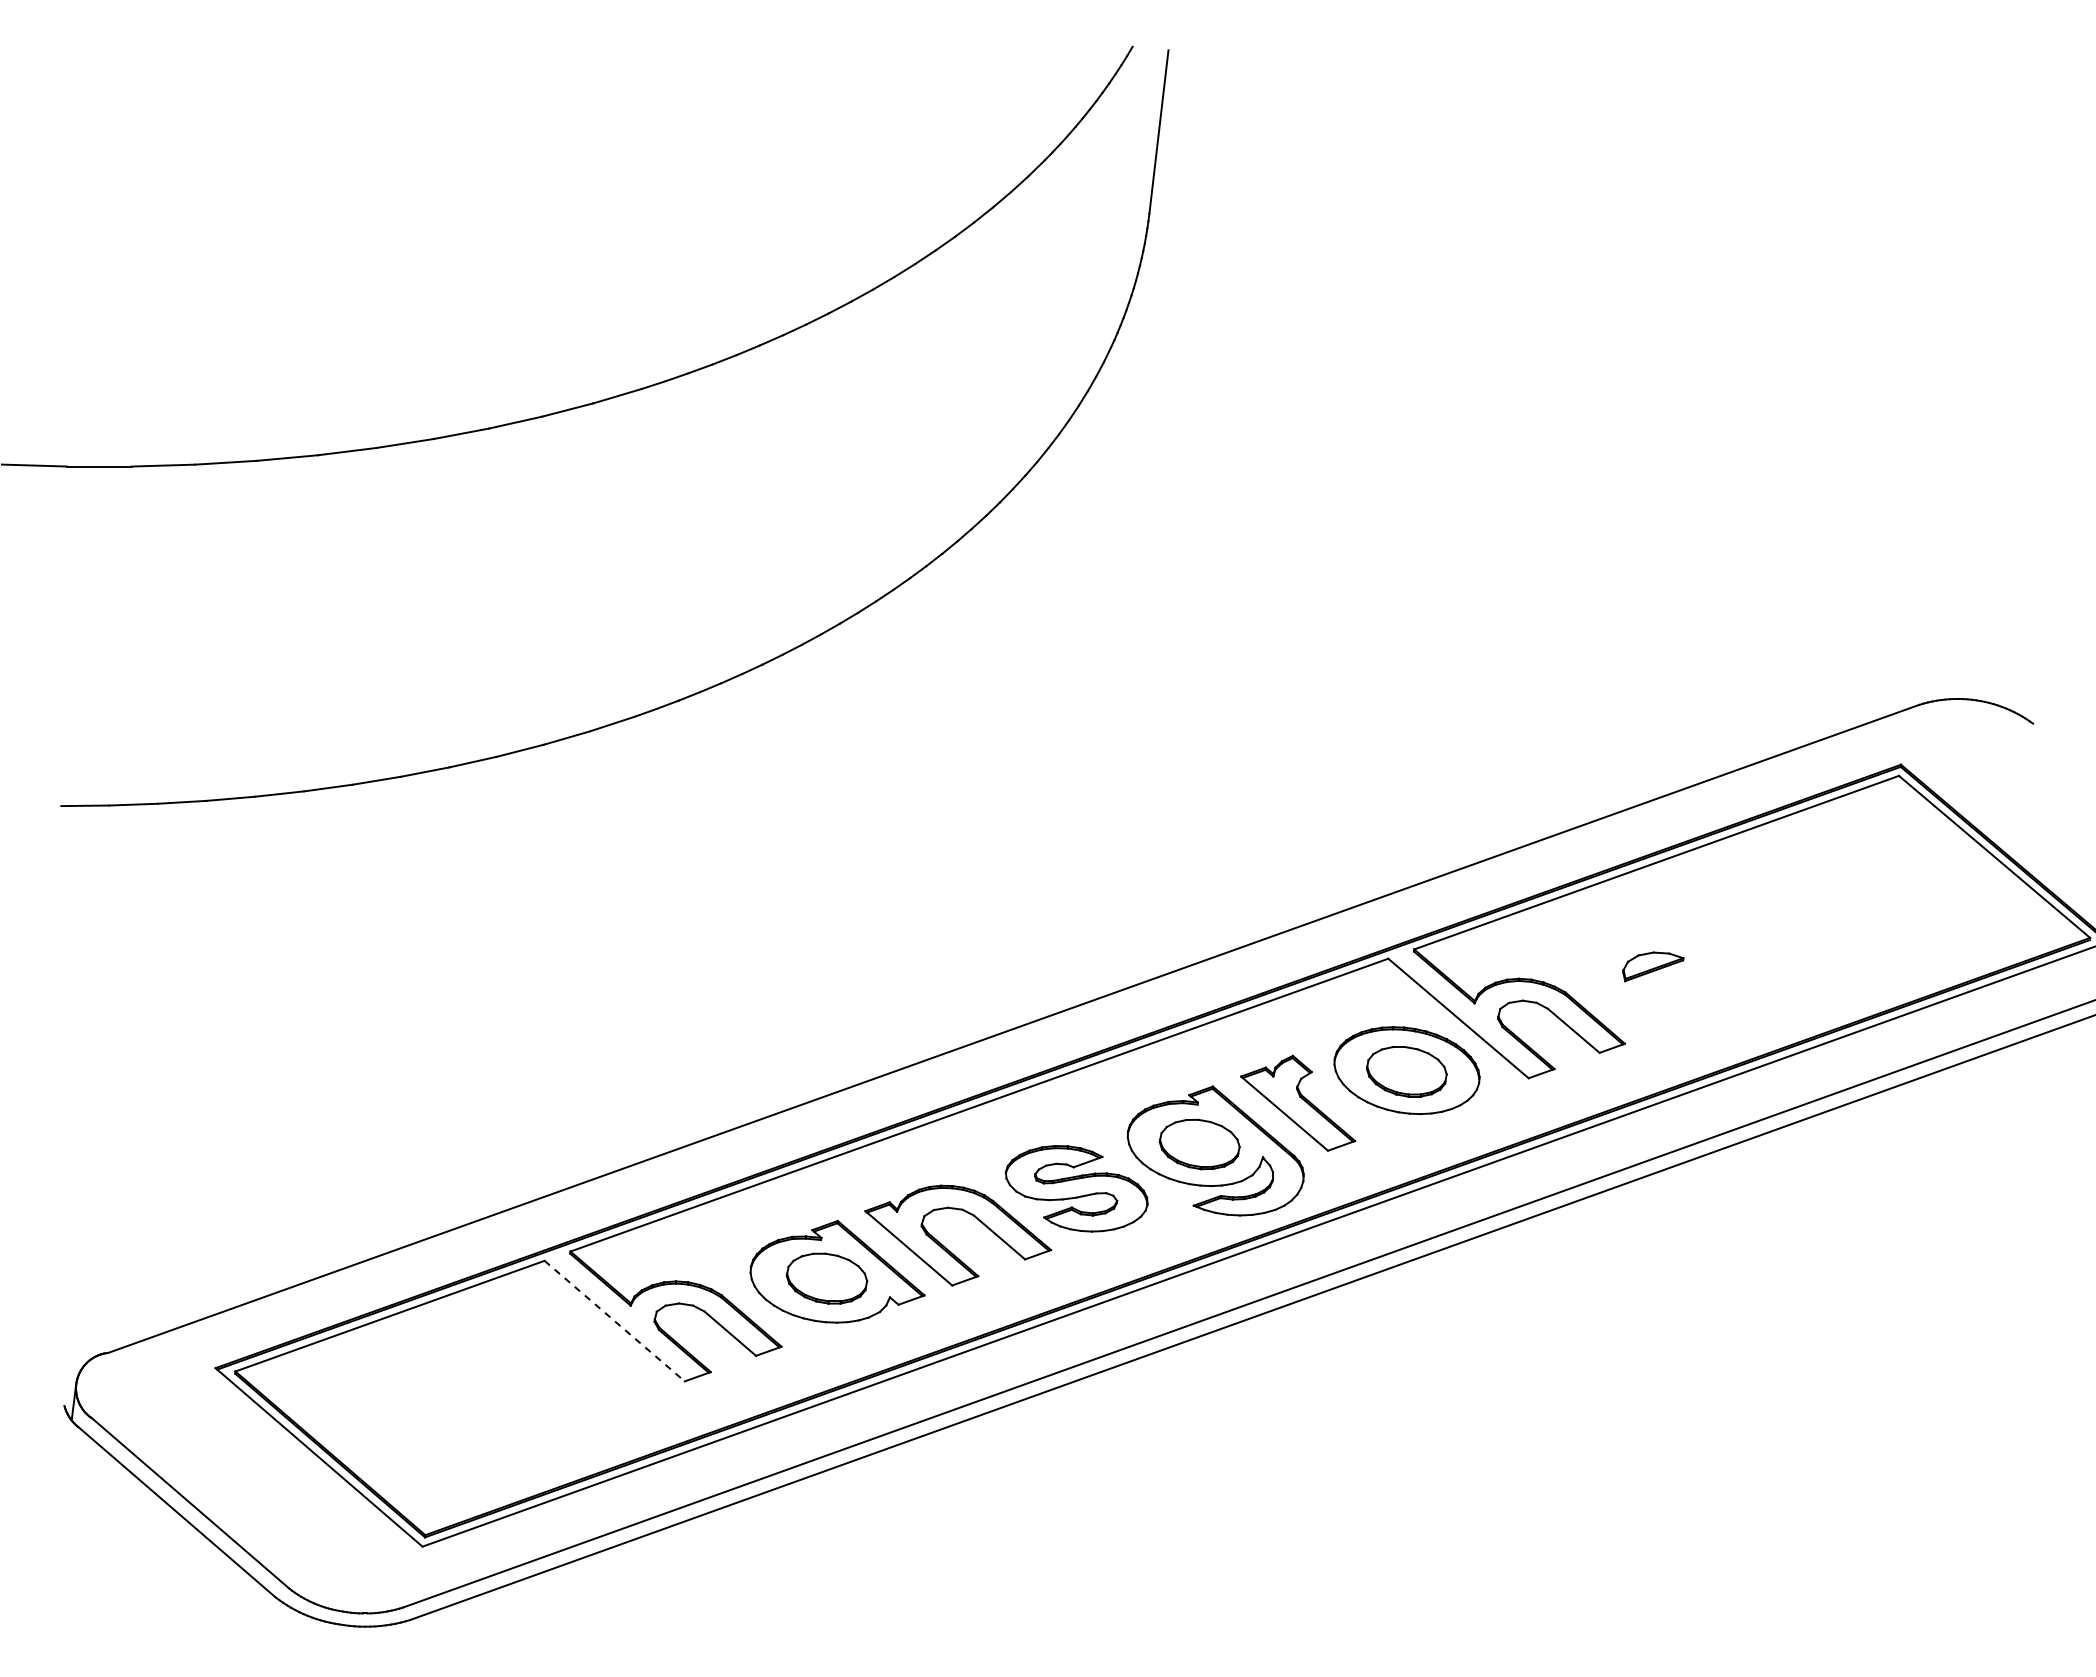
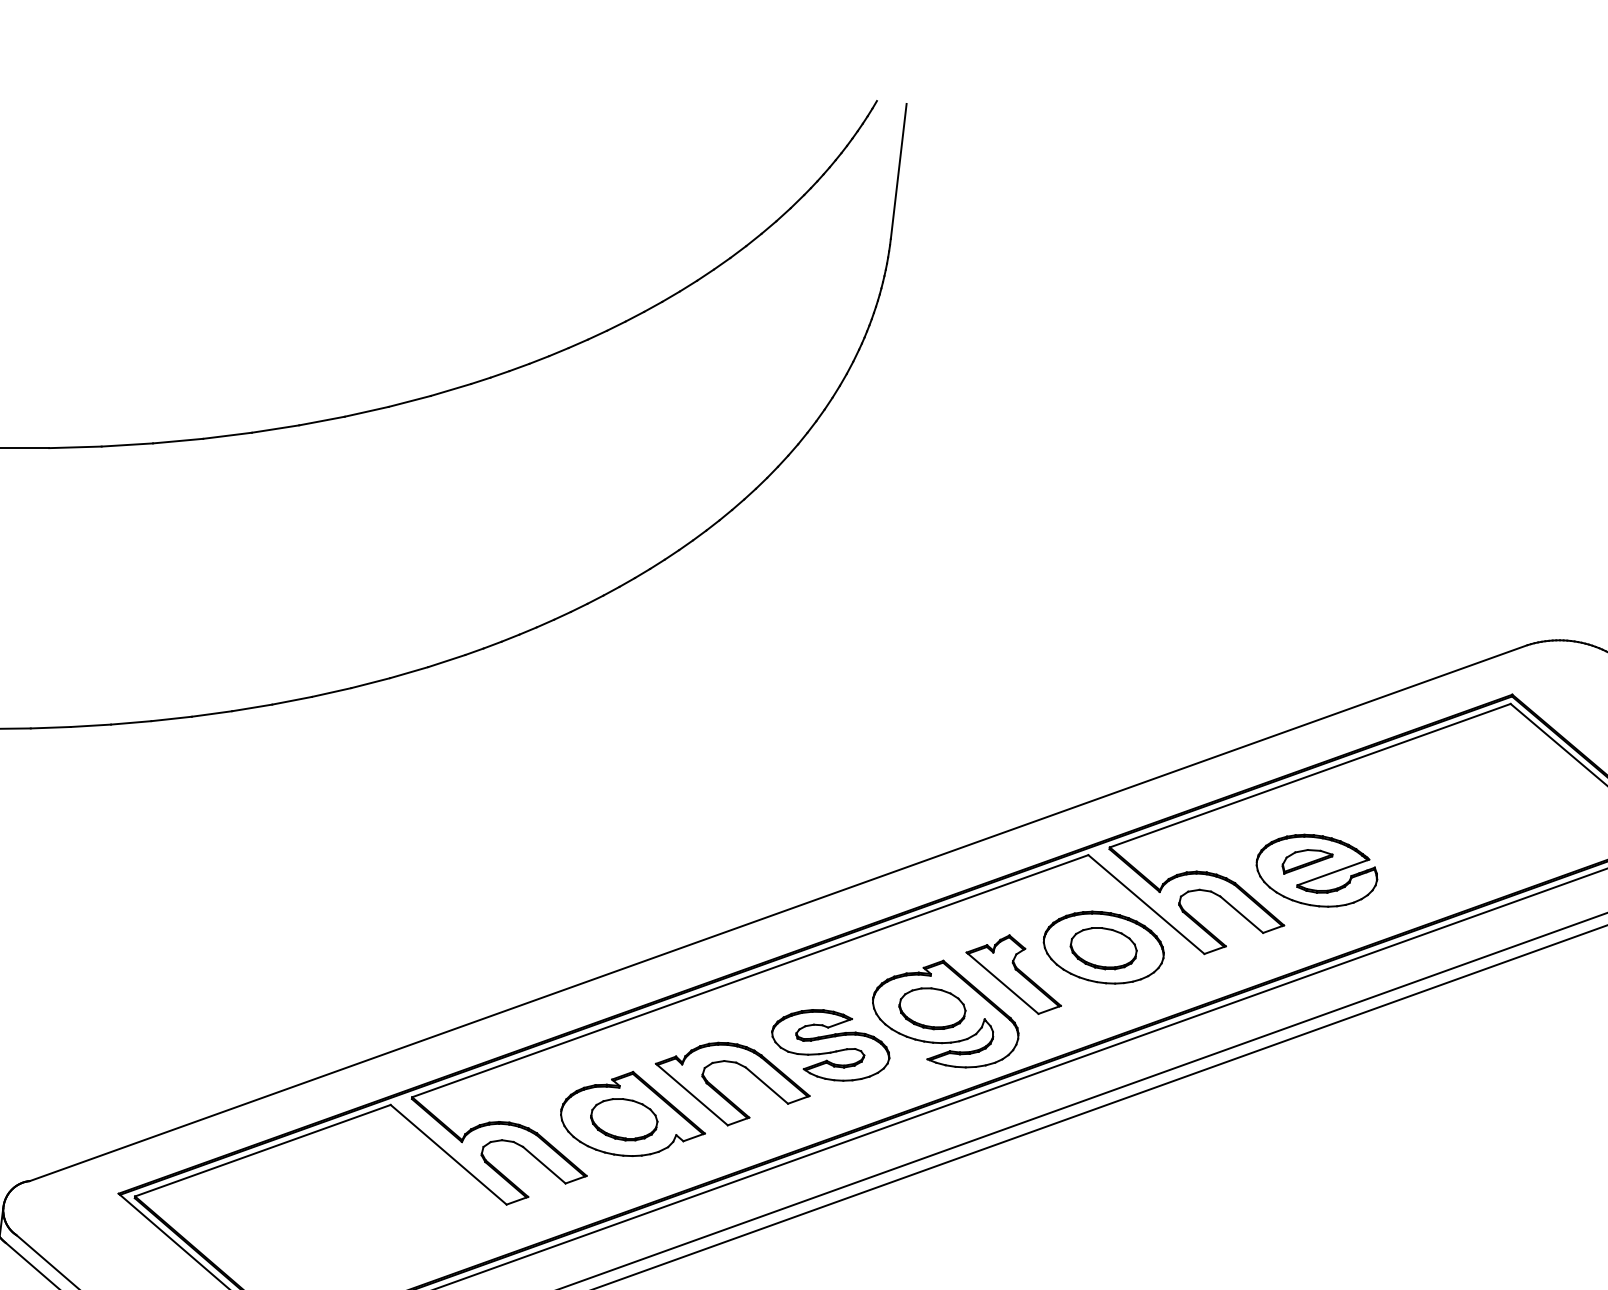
part: (1664, 977) -> (1316, 870), added
line: (615, 1321) -> (449, 1155), dashed -> solid

